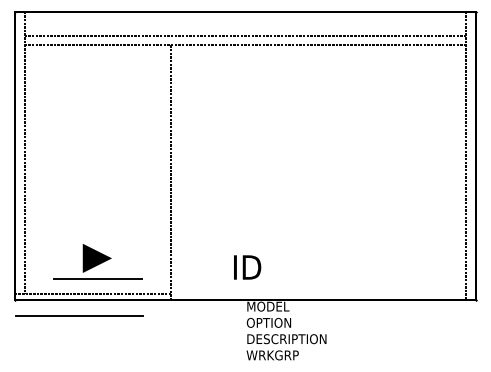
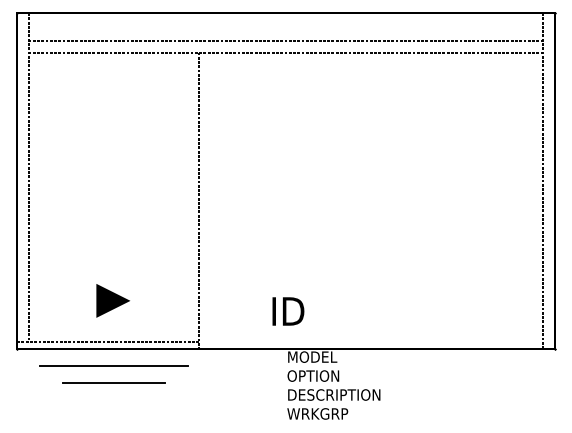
line: (97, 277) -> (113, 382), moved
line: (79, 315) -> (113, 365), moved

